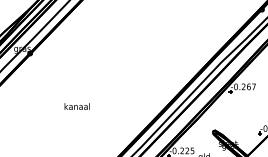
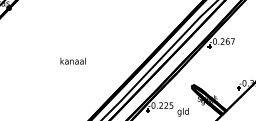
text: (76, 106) -> (72, 61), moved

